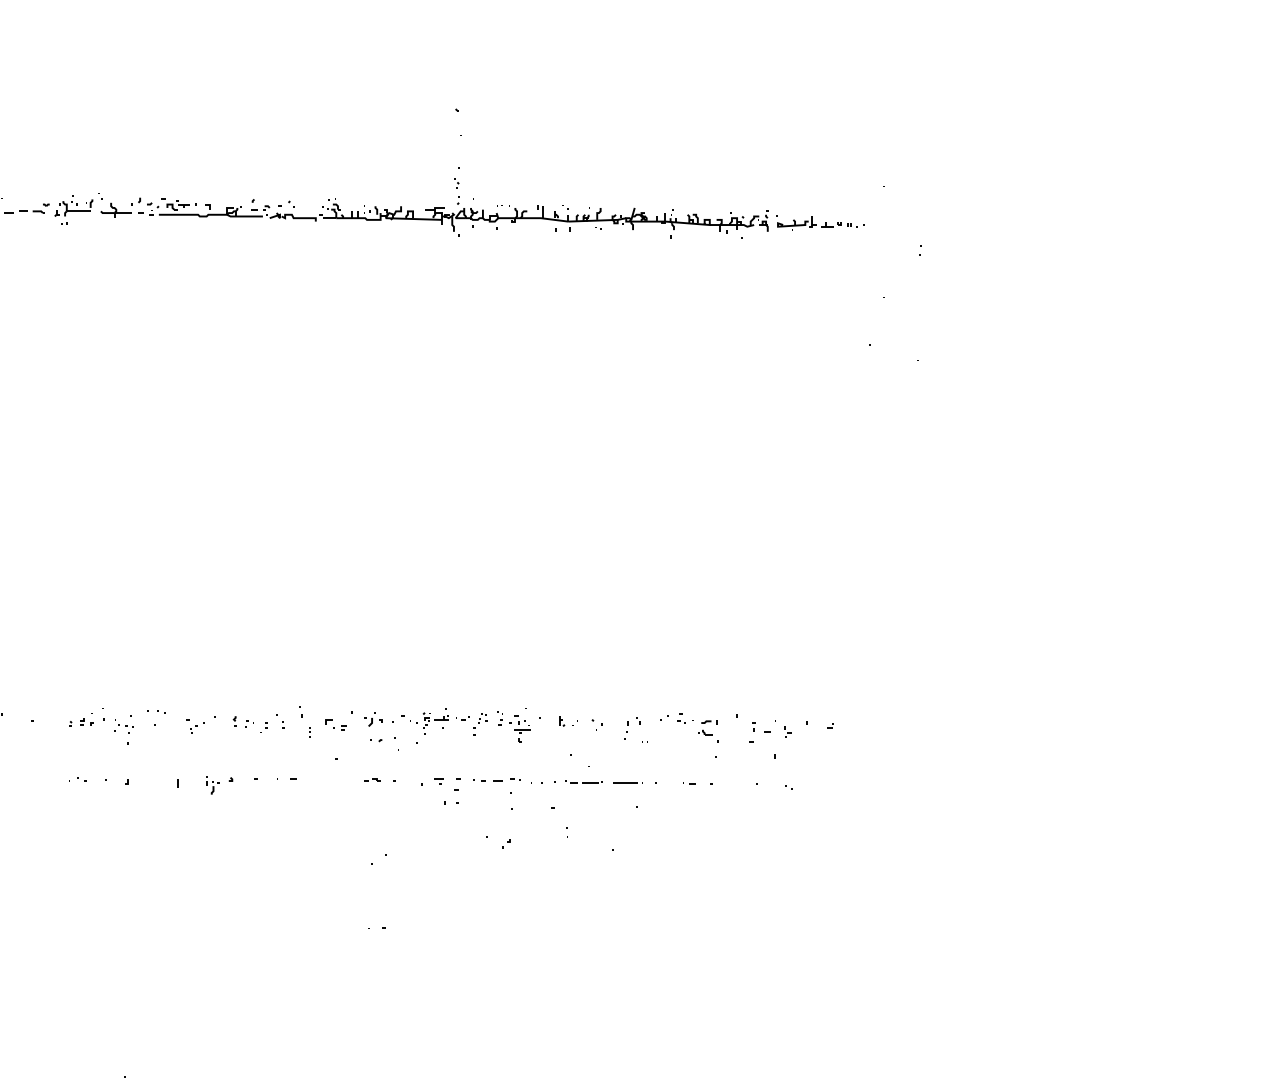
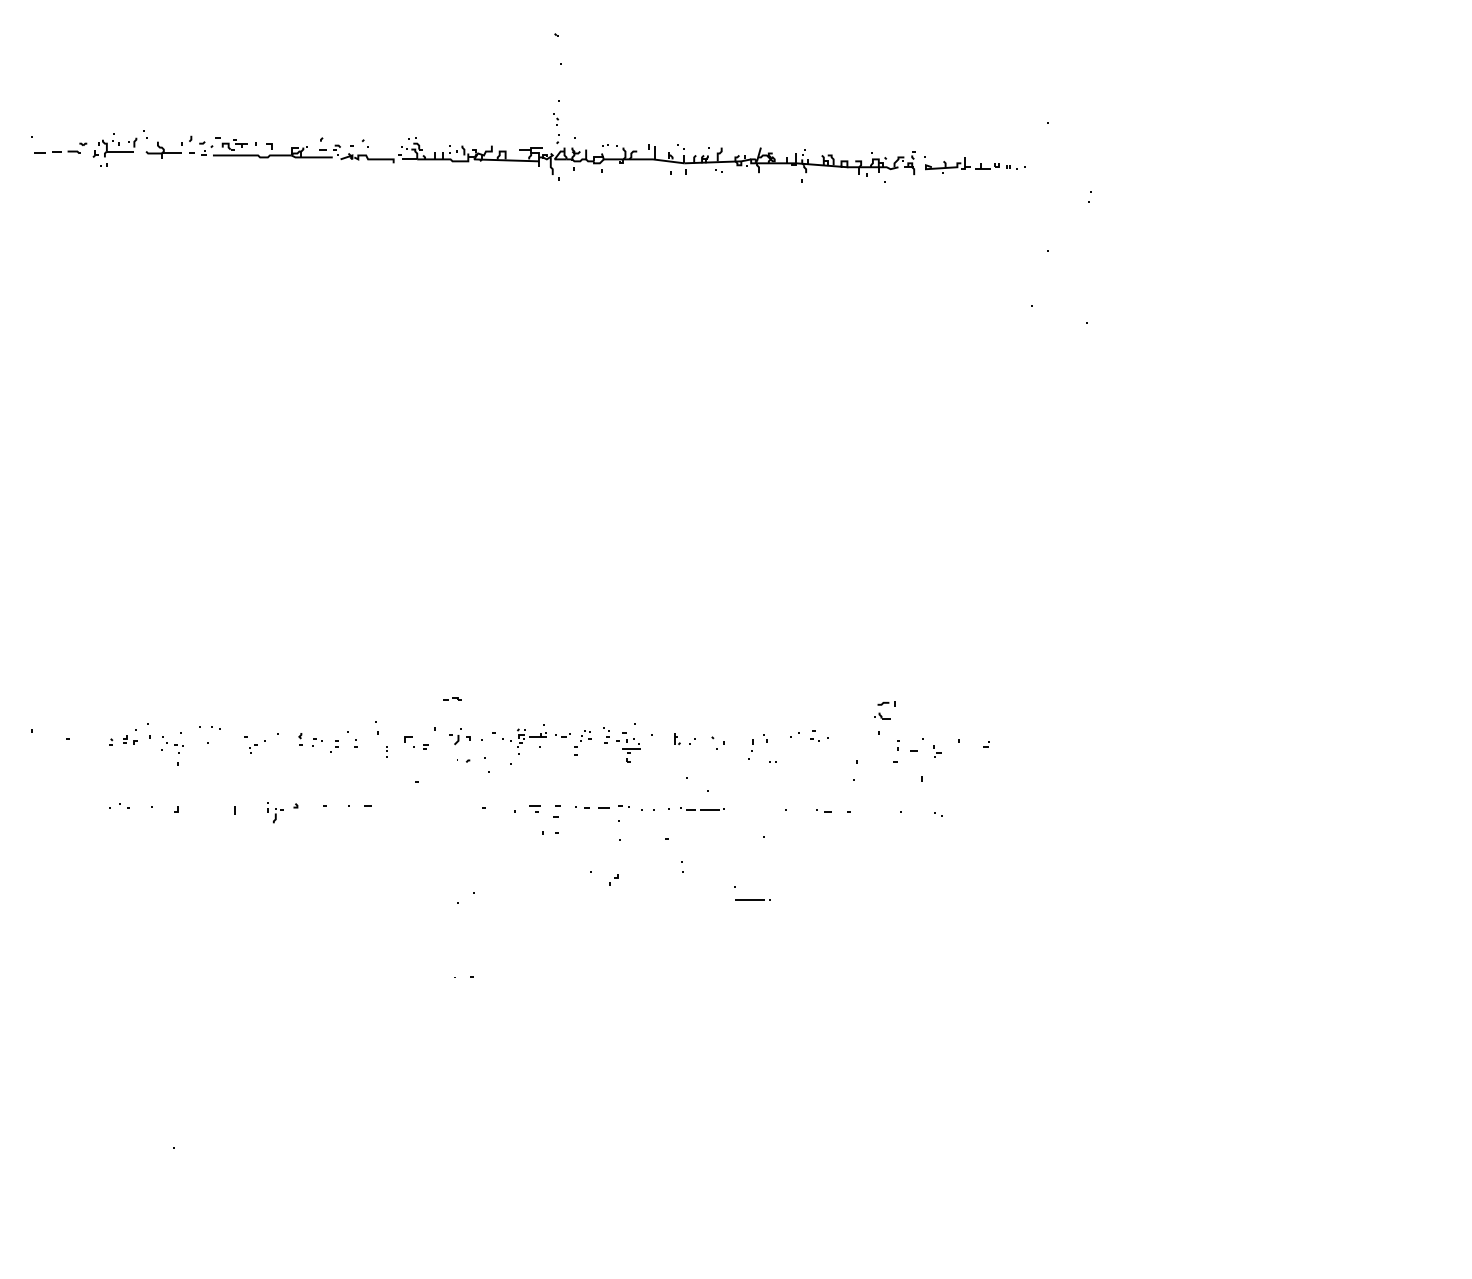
part: (707, 727) -> (884, 710), moved
part: (372, 780) -> (452, 698), moved
line: (627, 782) -> (752, 899), moved

